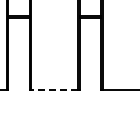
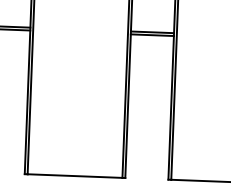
line: (54, 89) -> (74, 175), dashed -> solid

